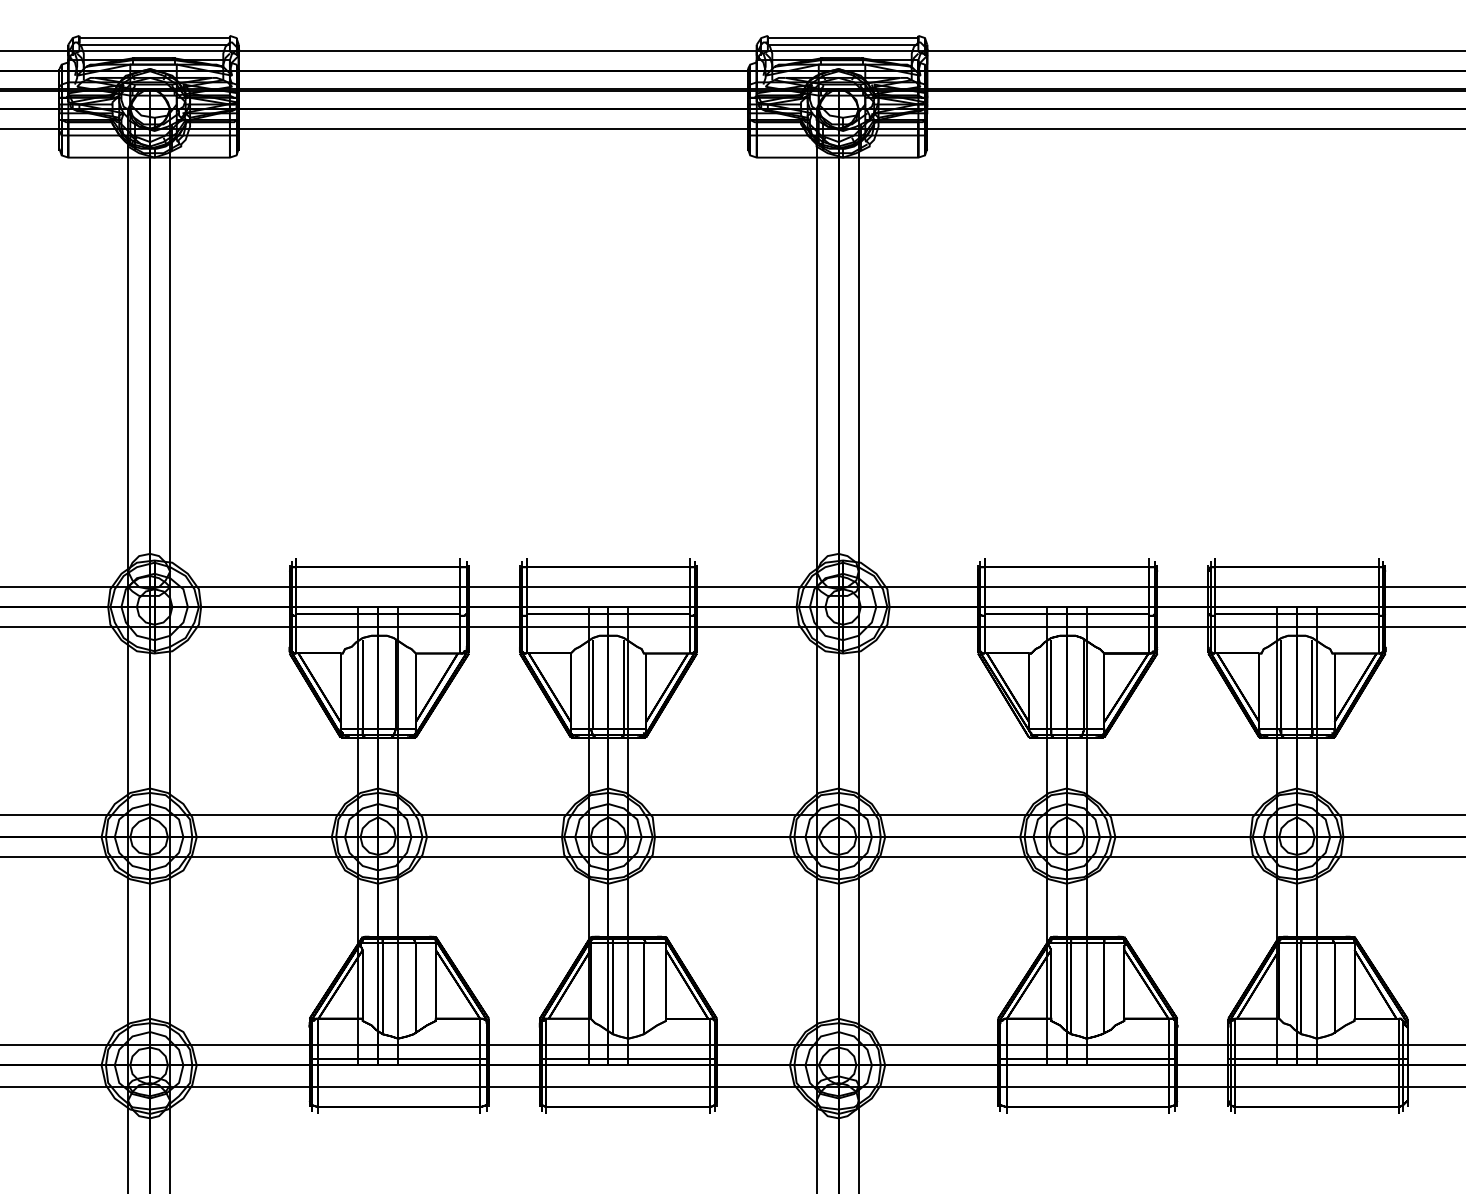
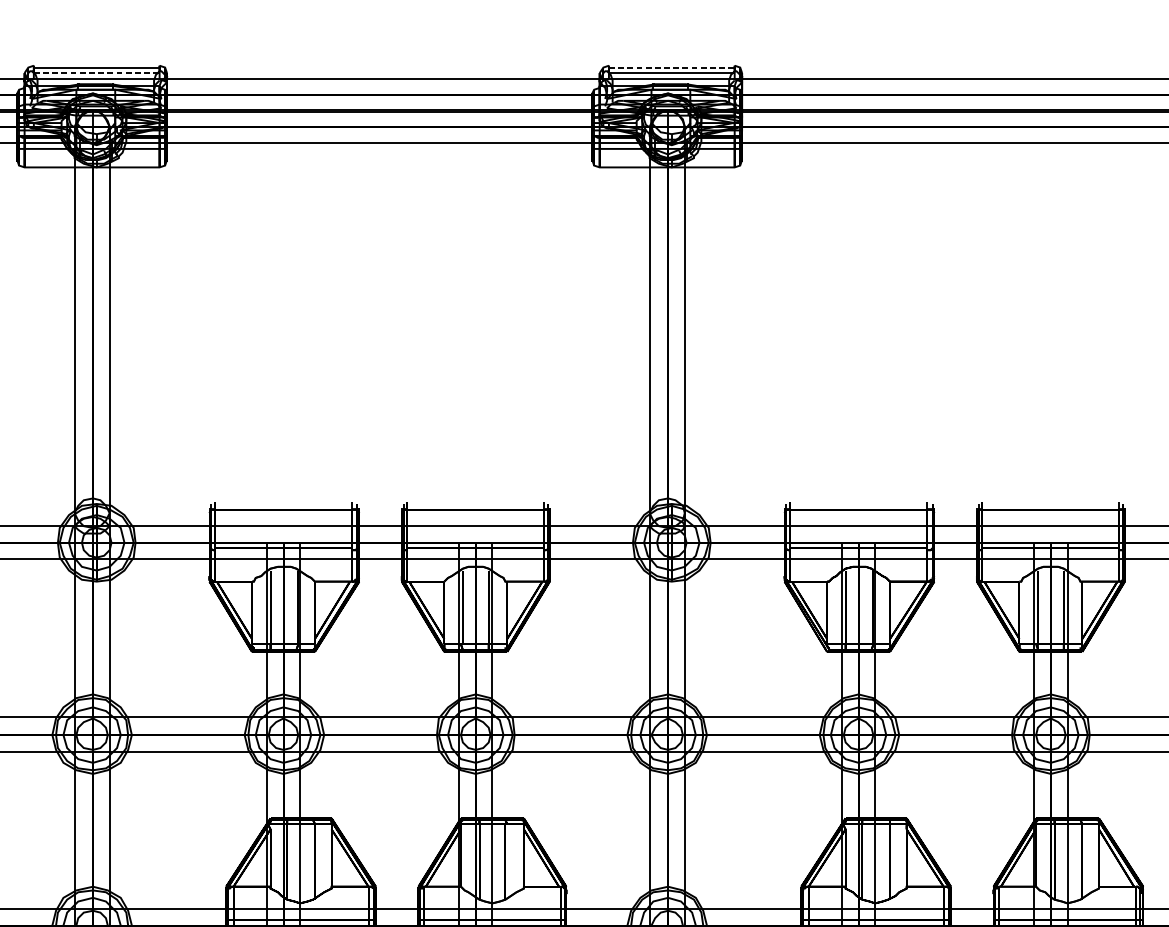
line: (843, 38) -> (672, 67), solid -> dashed
line: (155, 44) -> (97, 72), solid -> dashed

